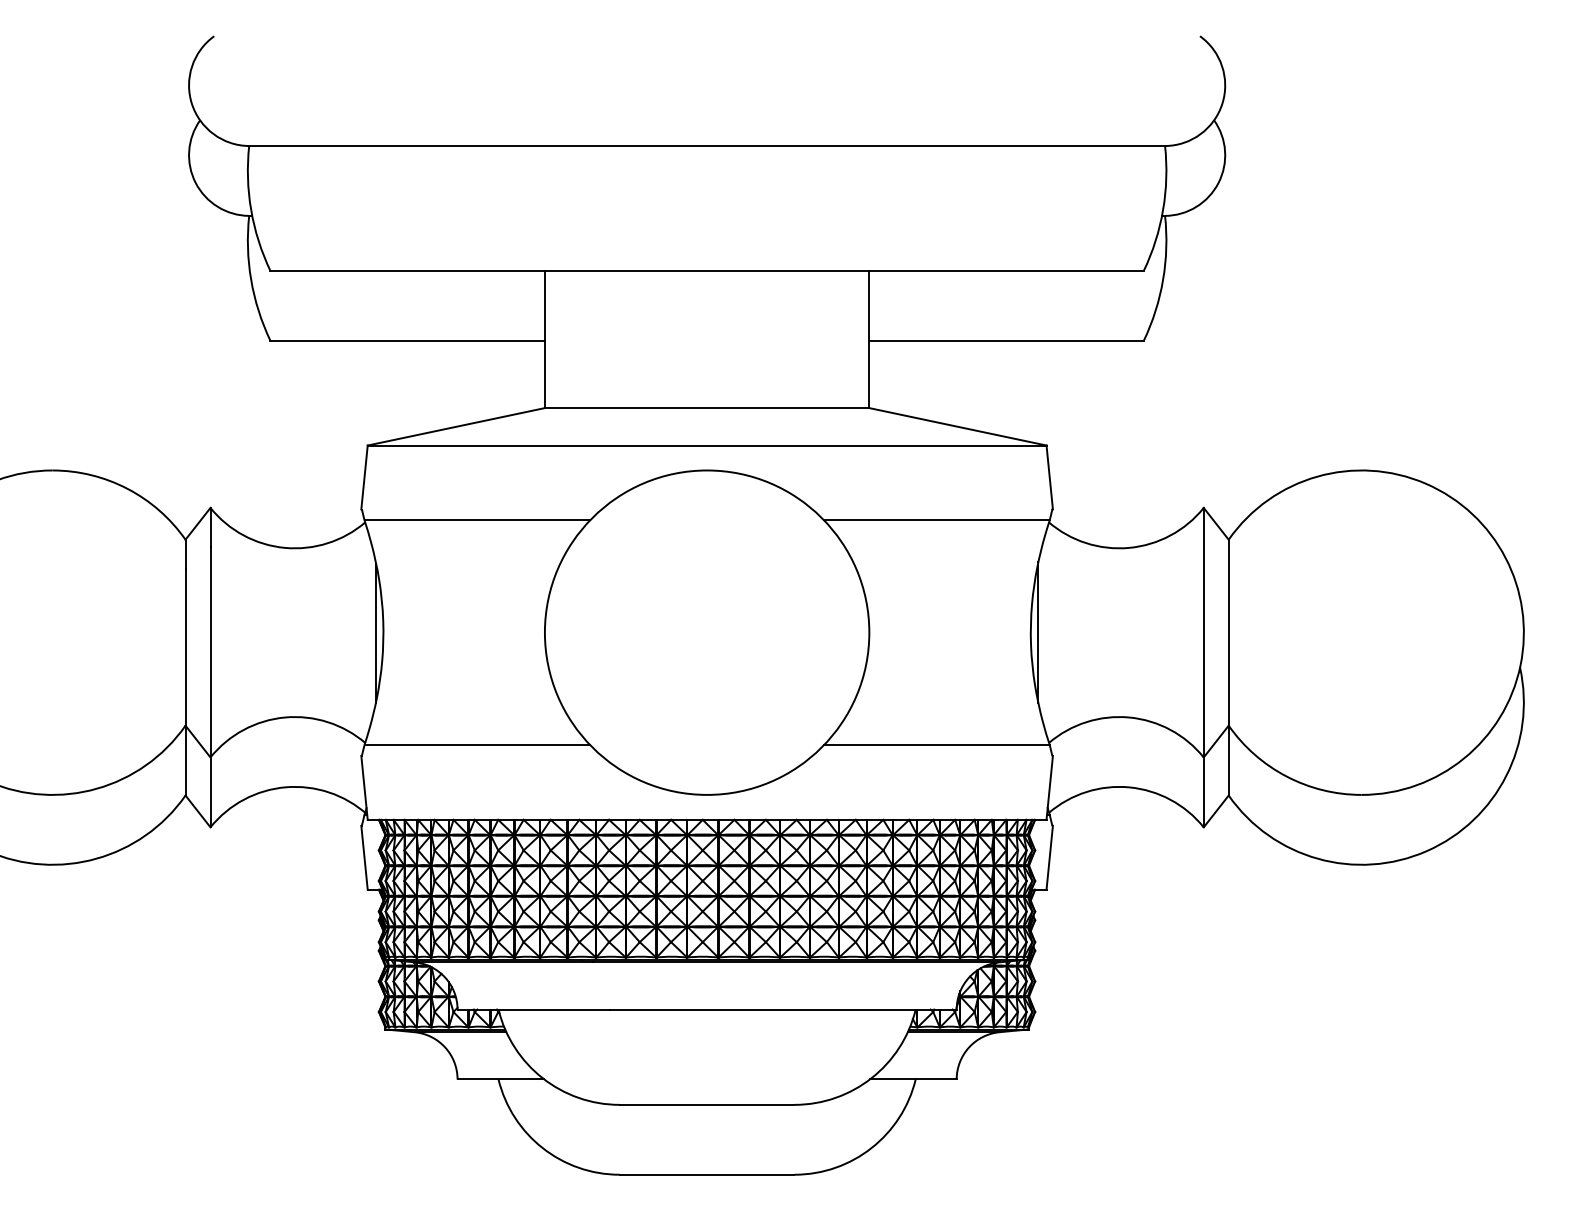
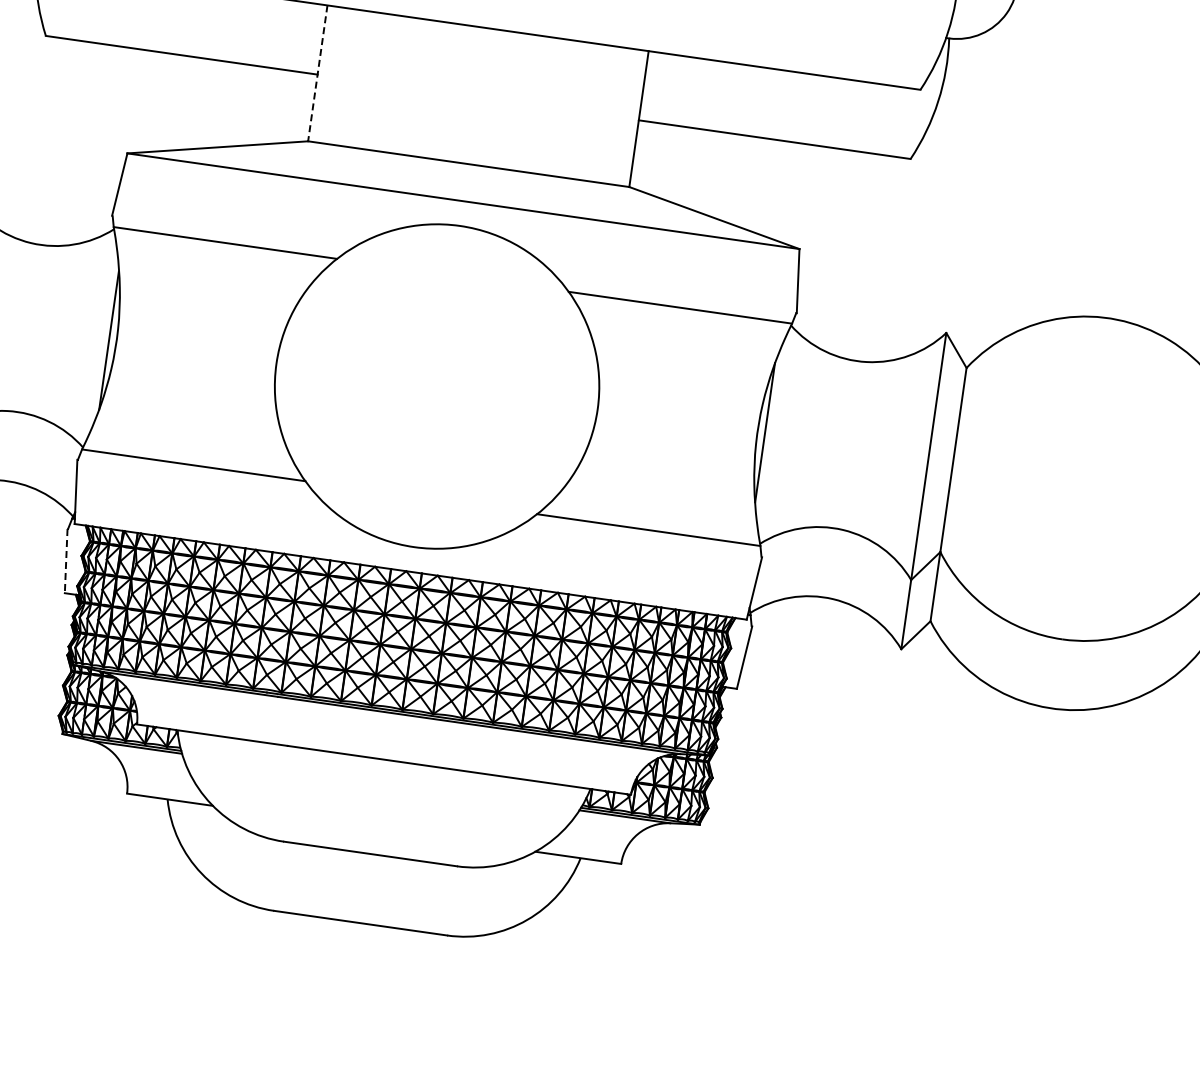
line: (544, 339) -> (317, 73), solid -> dashed
line: (364, 858) -> (66, 561), solid -> dashed

